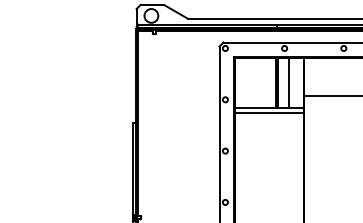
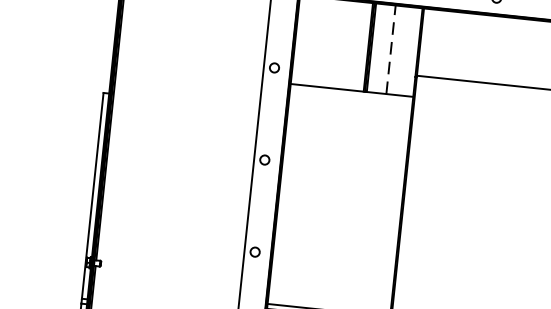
line: (288, 83) -> (390, 50), solid -> dashed
line: (269, 112) -> (351, 99), removed

